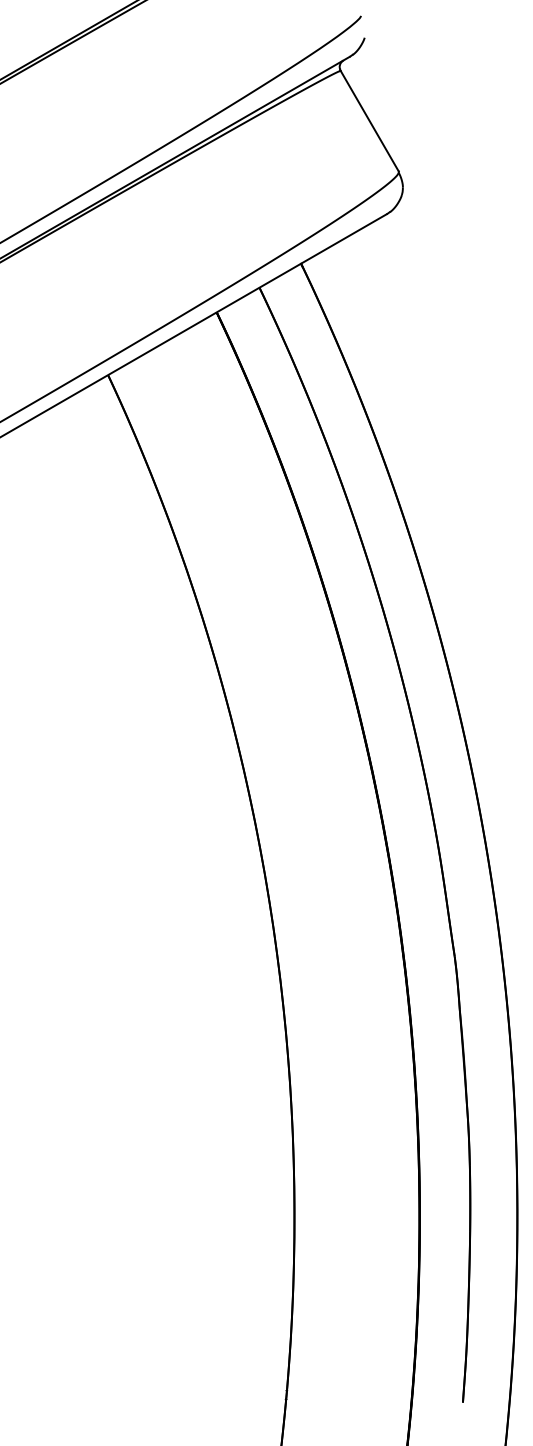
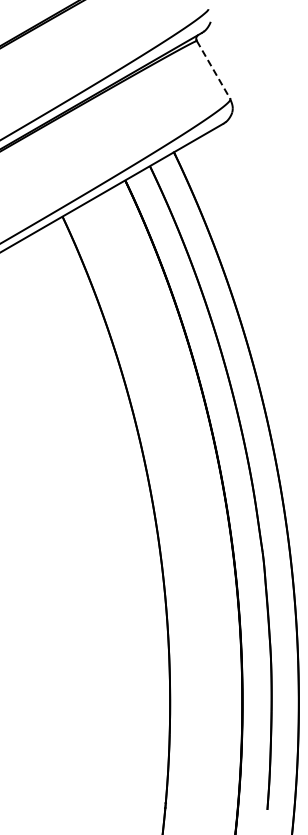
line: (369, 122) -> (213, 70), solid -> dashed

